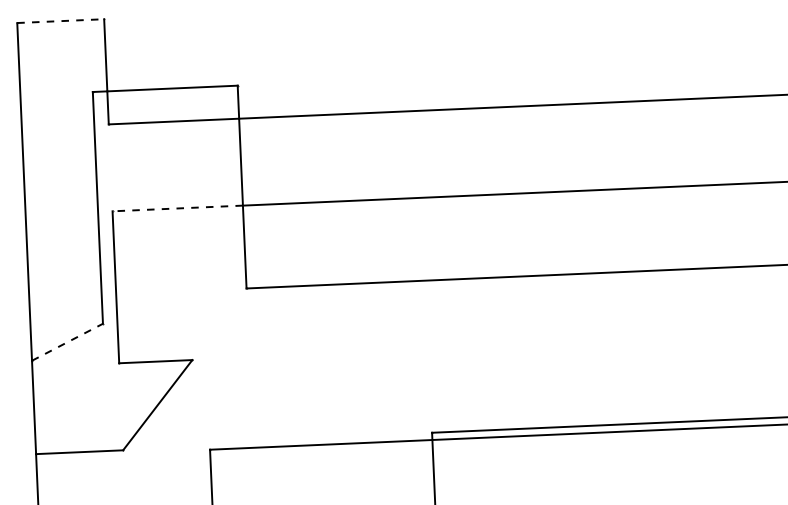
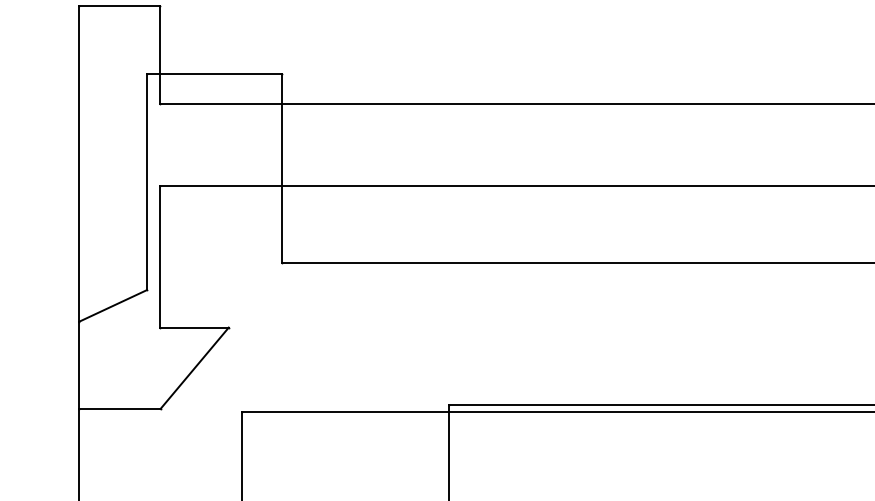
line: (60, 21) -> (119, 6), dashed -> solid
line: (177, 208) -> (221, 185), dashed -> solid
line: (67, 341) -> (113, 305), dashed -> solid

